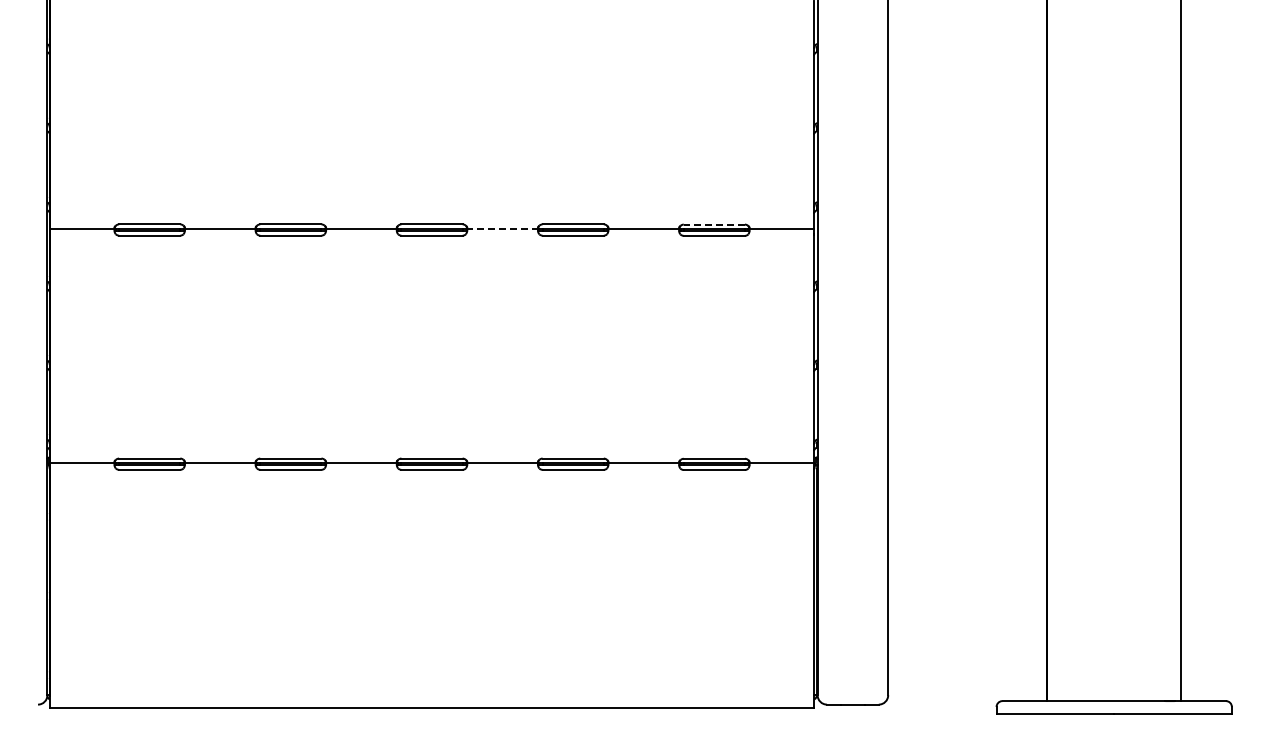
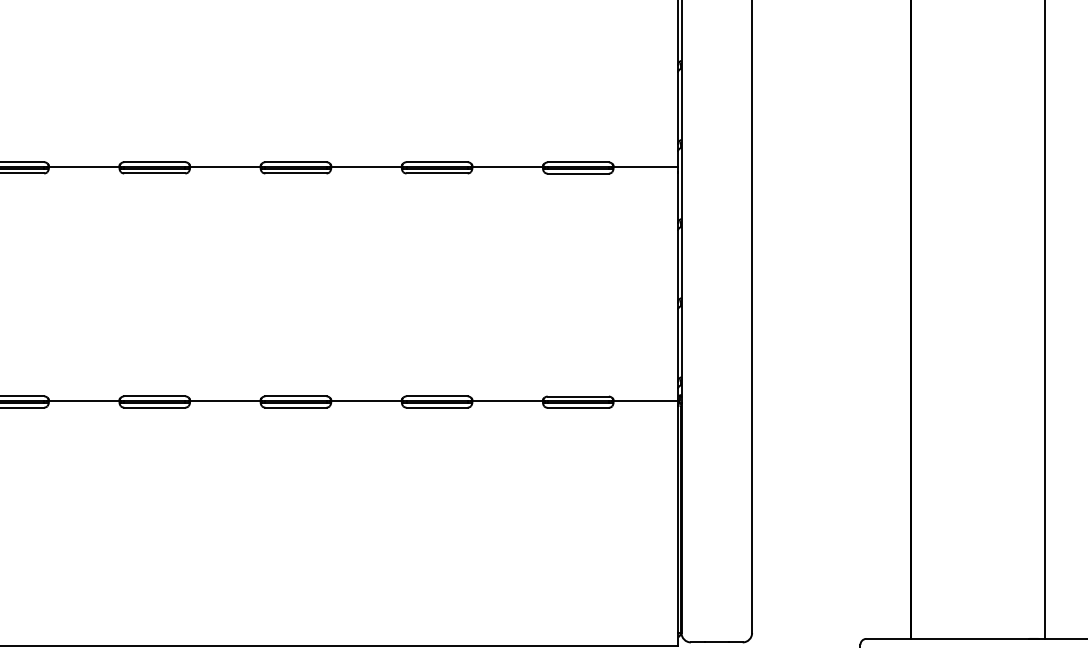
line: (714, 224) -> (578, 162), dashed -> solid
line: (502, 228) -> (366, 166), dashed -> solid

